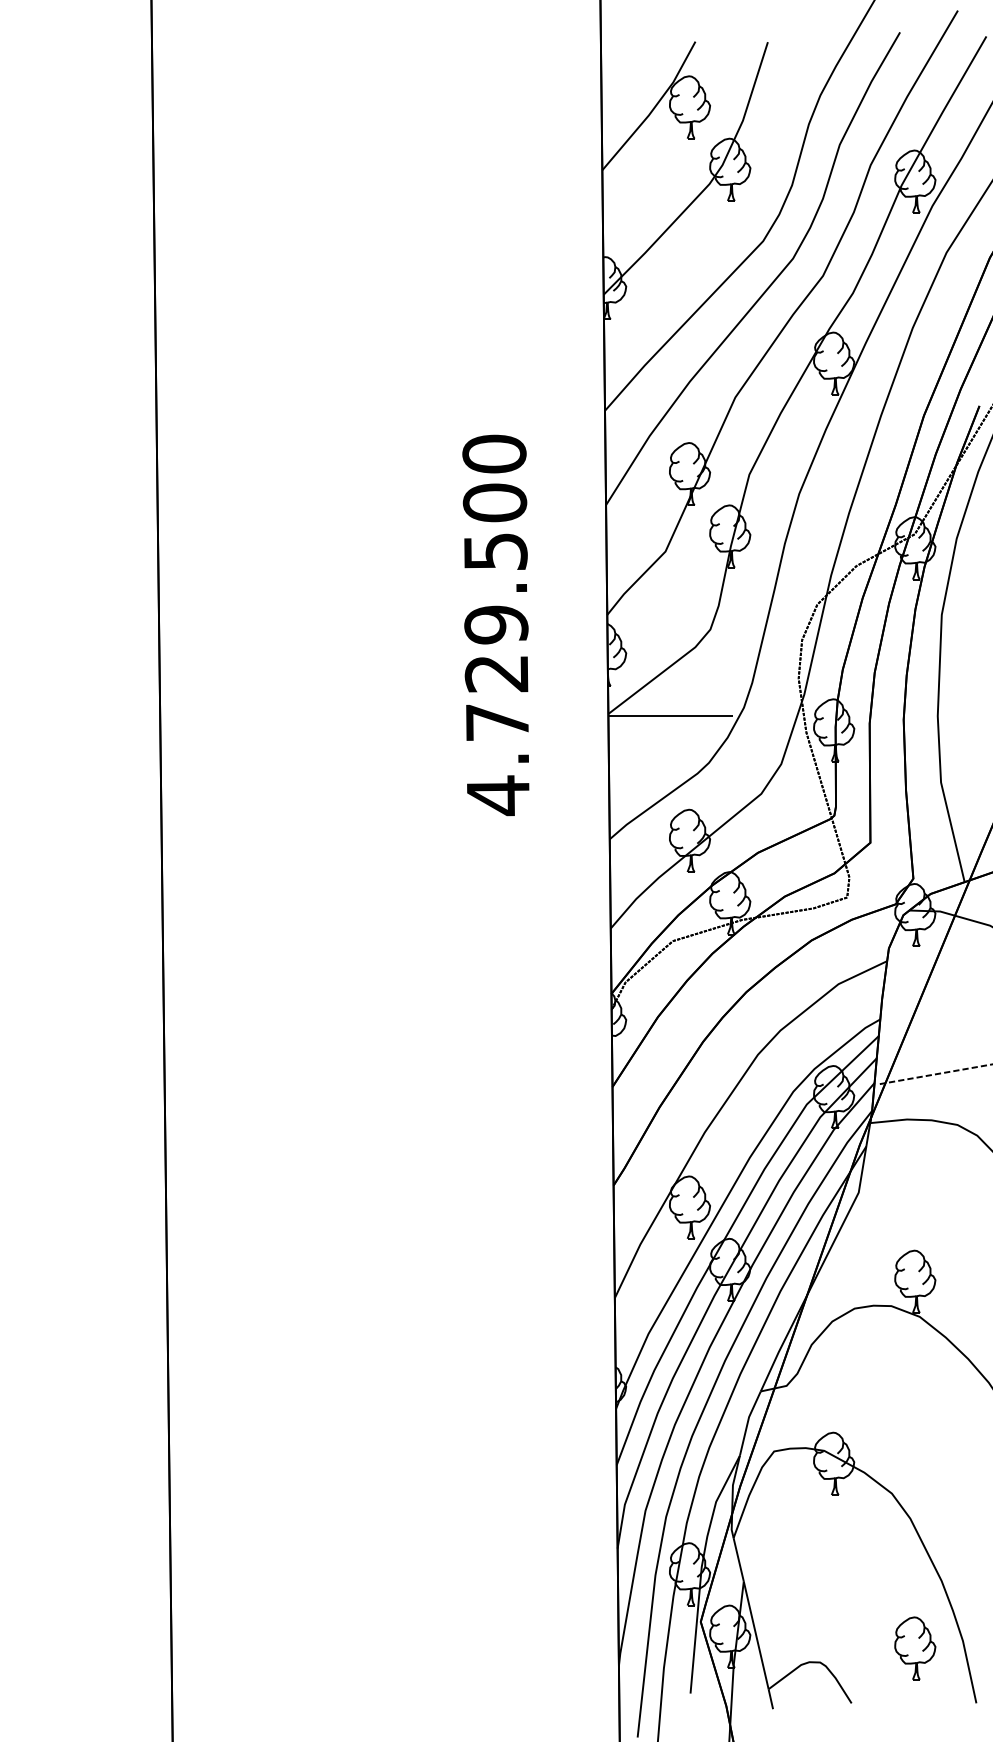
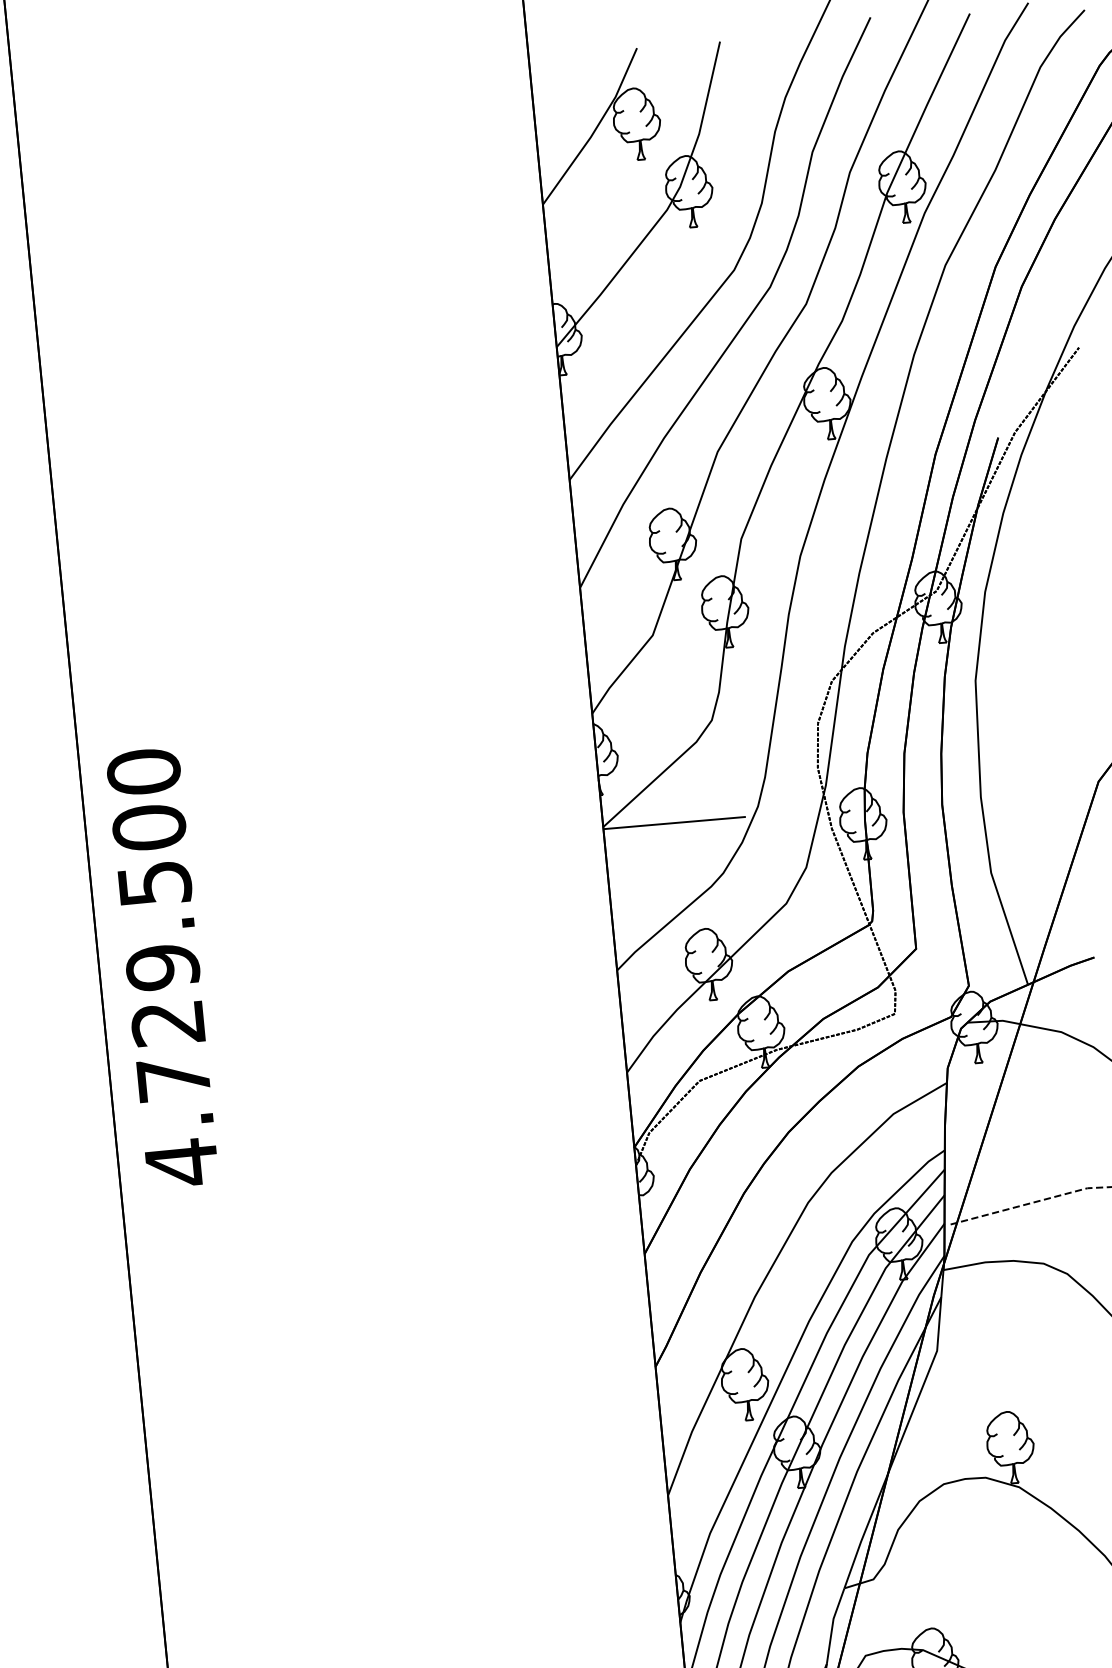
text: (495, 625) -> (161, 968), moved

